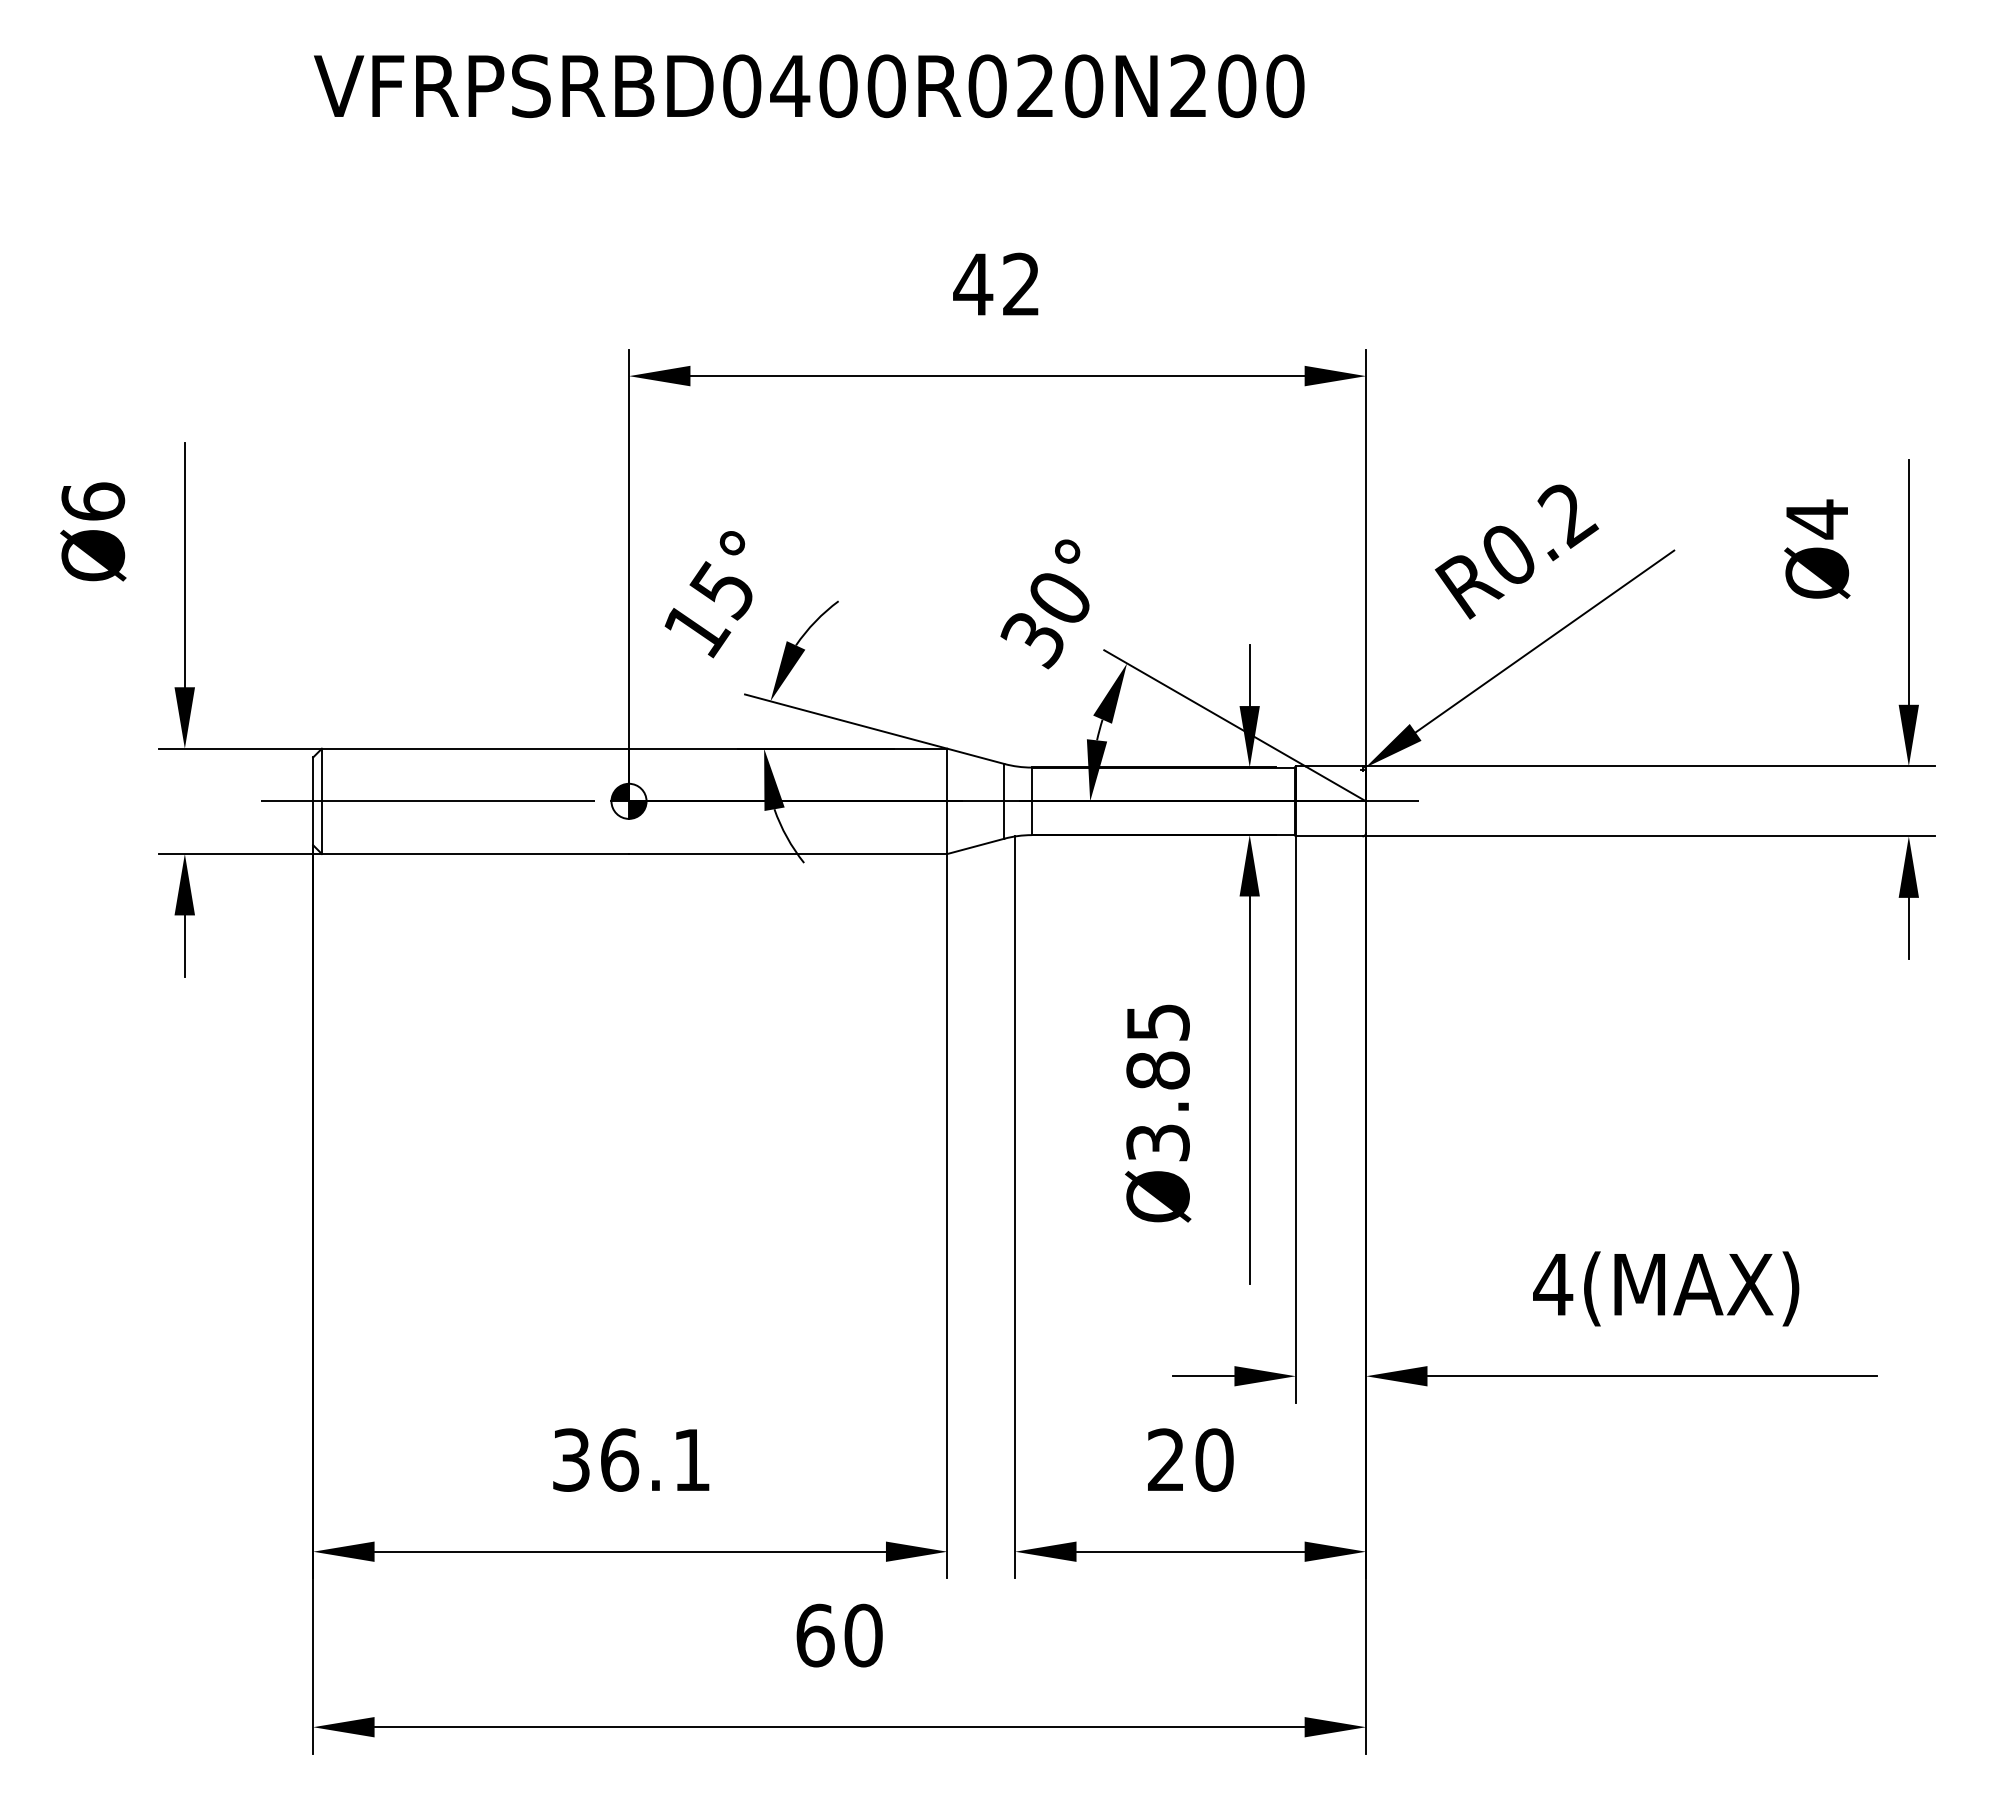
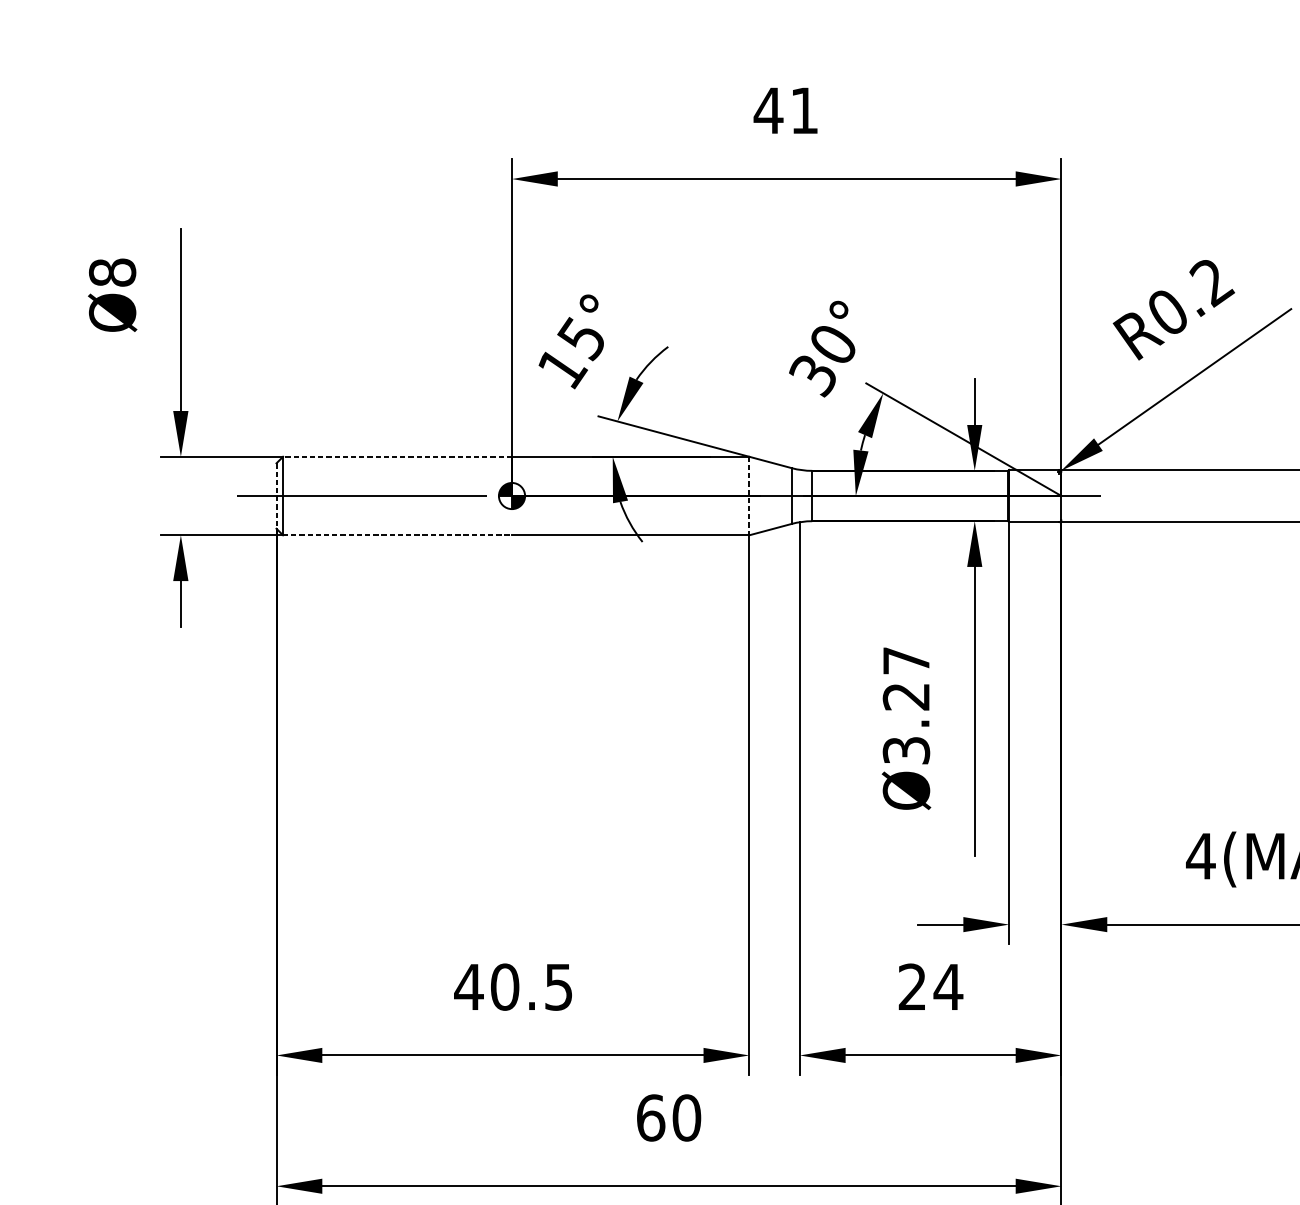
text: (1020, 283) -> (803, 109), 42 -> 41
text: (93, 501) -> (112, 272), Ø6 -> Ø8
line: (475, 748) -> (397, 456), solid -> dashed
line: (313, 801) -> (276, 496), solid -> dashed
line: (947, 801) -> (749, 496), solid -> dashed
line: (475, 854) -> (397, 535), solid -> dashed
text: (1157, 1046) -> (905, 678), Ø3.85 -> Ø3.27
text: (630, 1459) -> (513, 986), 36.1 -> 40.5
text: (1214, 1459) -> (948, 986), 20 -> 24

